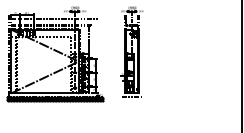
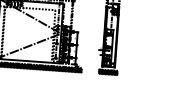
hatch: (131, 99) -> (107, 72), added

